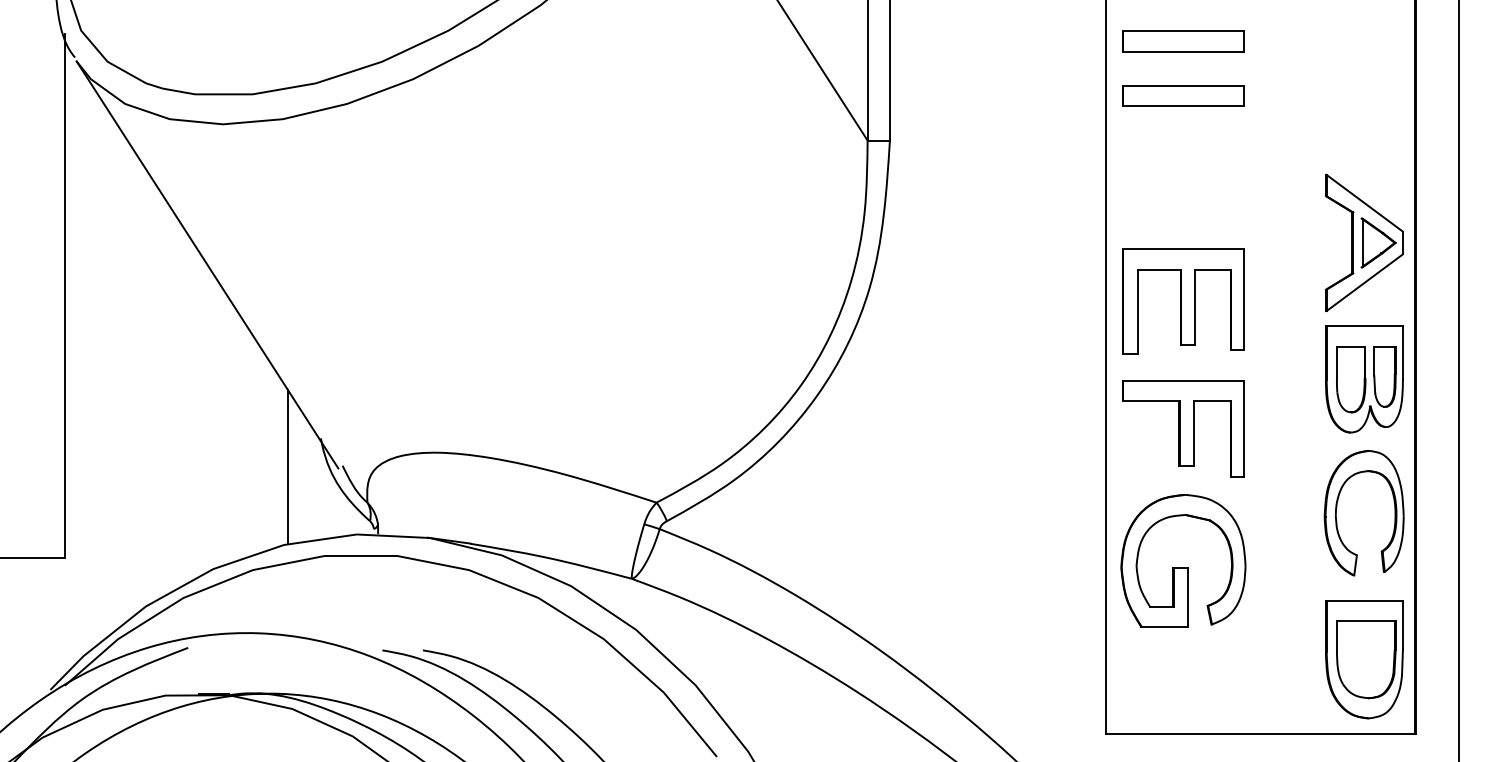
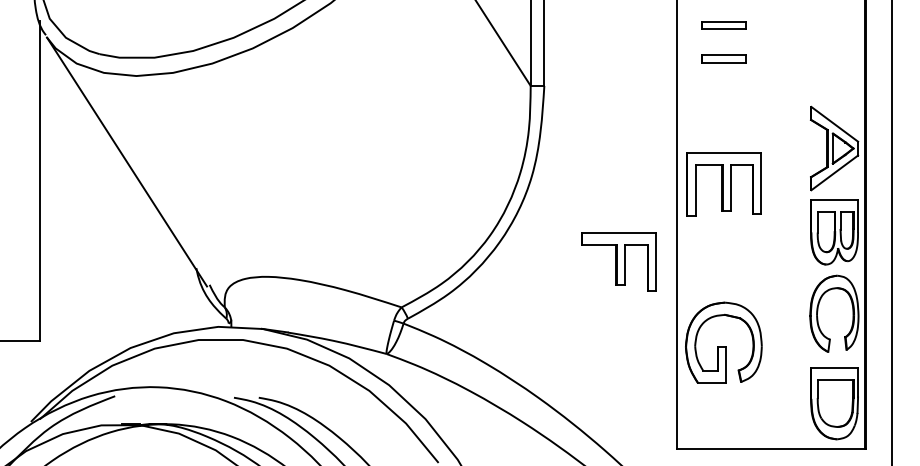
part: (1182, 41) -> (723, 25), size x0.6
part: (1182, 95) -> (723, 58), size x0.6
part: (1182, 427) -> (618, 261), moved
line: (288, 466) -> (176, 285), removed

